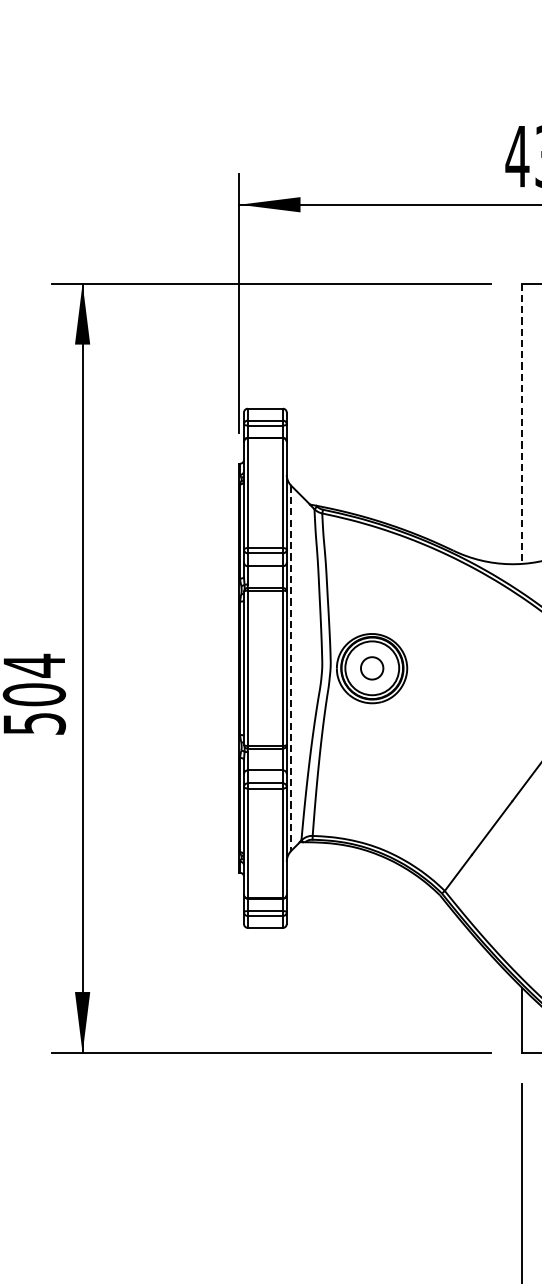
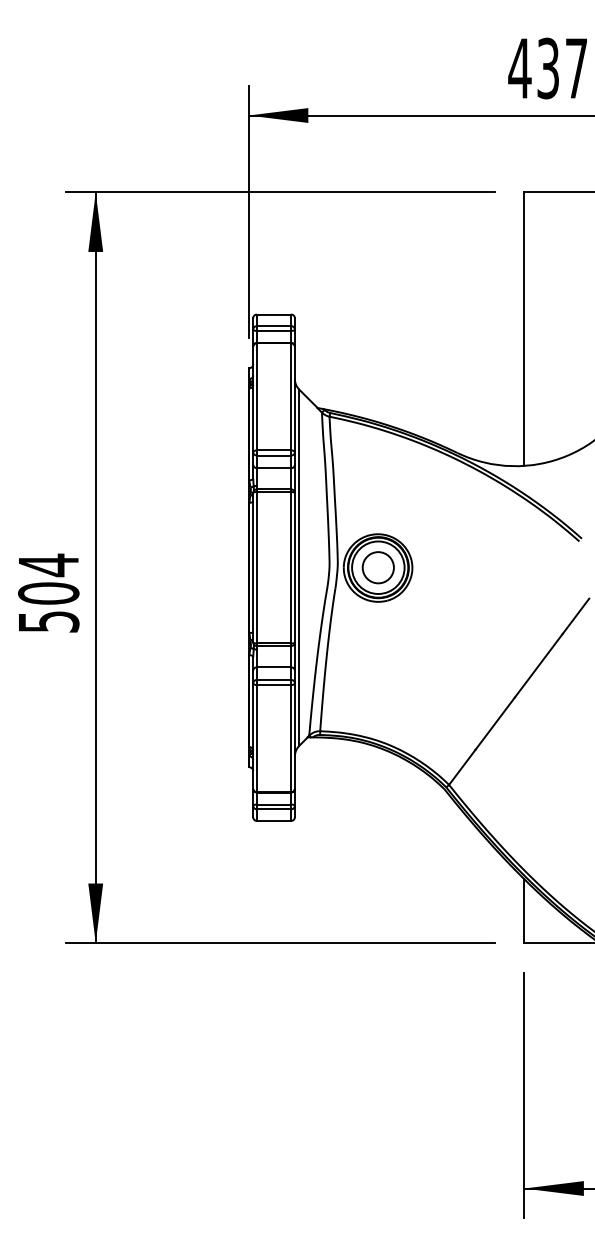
line: (522, 424) -> (524, 329), dashed -> solid
circle: (371, 668) -> (377, 567), size x1.43
line: (291, 669) -> (299, 568), dashed -> solid

